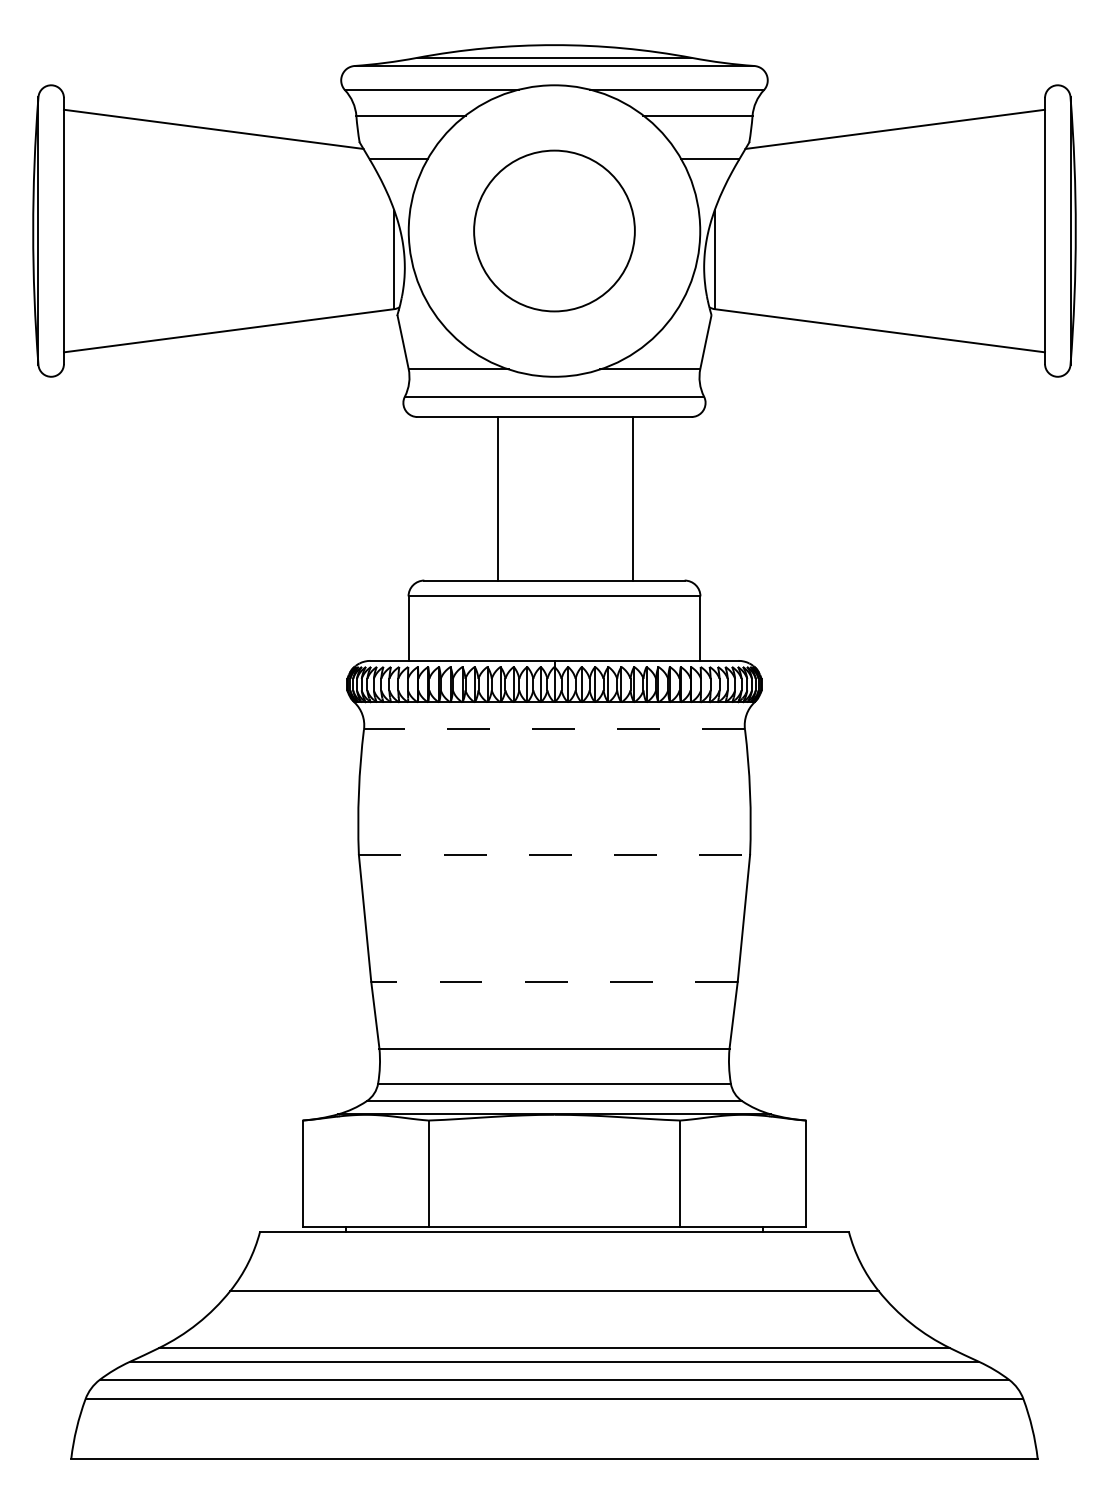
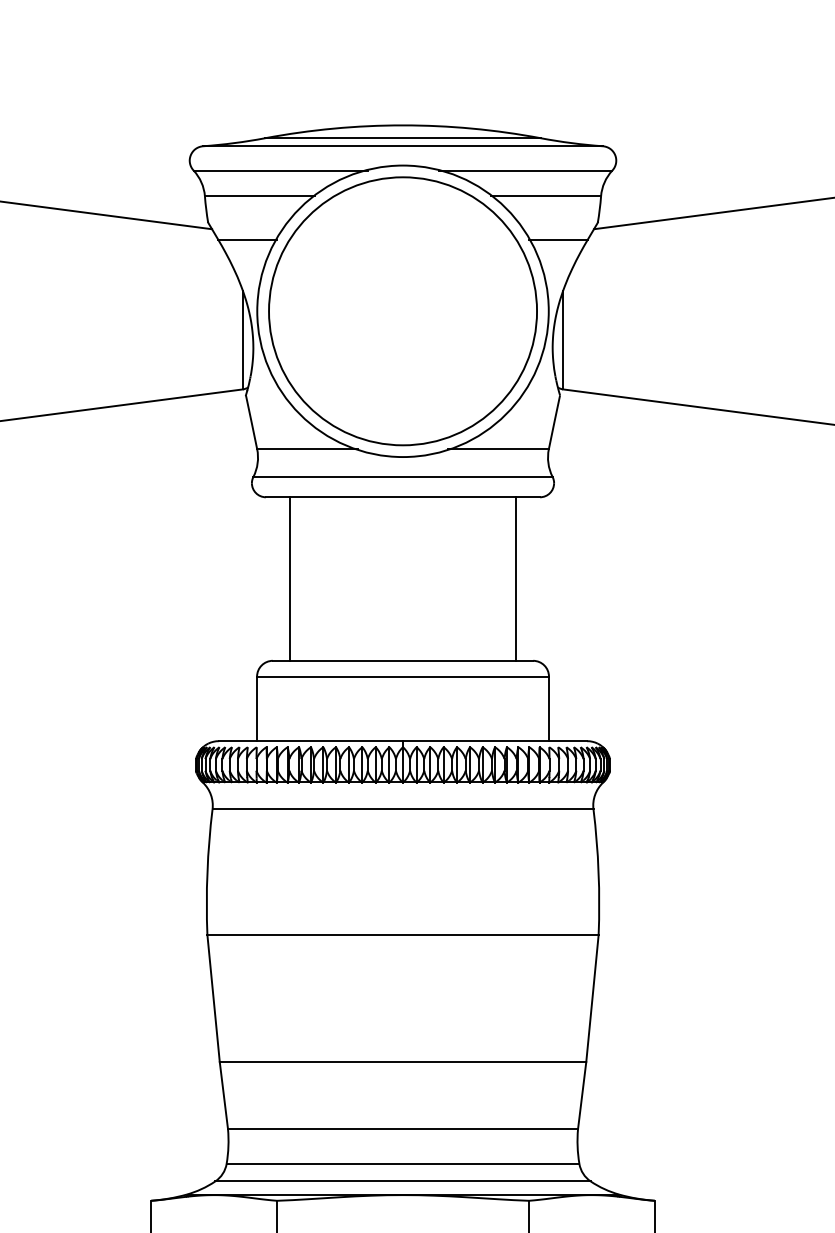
circle: (554, 230) -> (403, 310), size x1.67
line: (497, 498) -> (290, 578), moved
line: (633, 498) -> (516, 578), moved
line: (554, 729) -> (403, 809), dashed -> solid
line: (554, 855) -> (403, 935), dashed -> solid
line: (554, 981) -> (403, 1061), dashed -> solid

